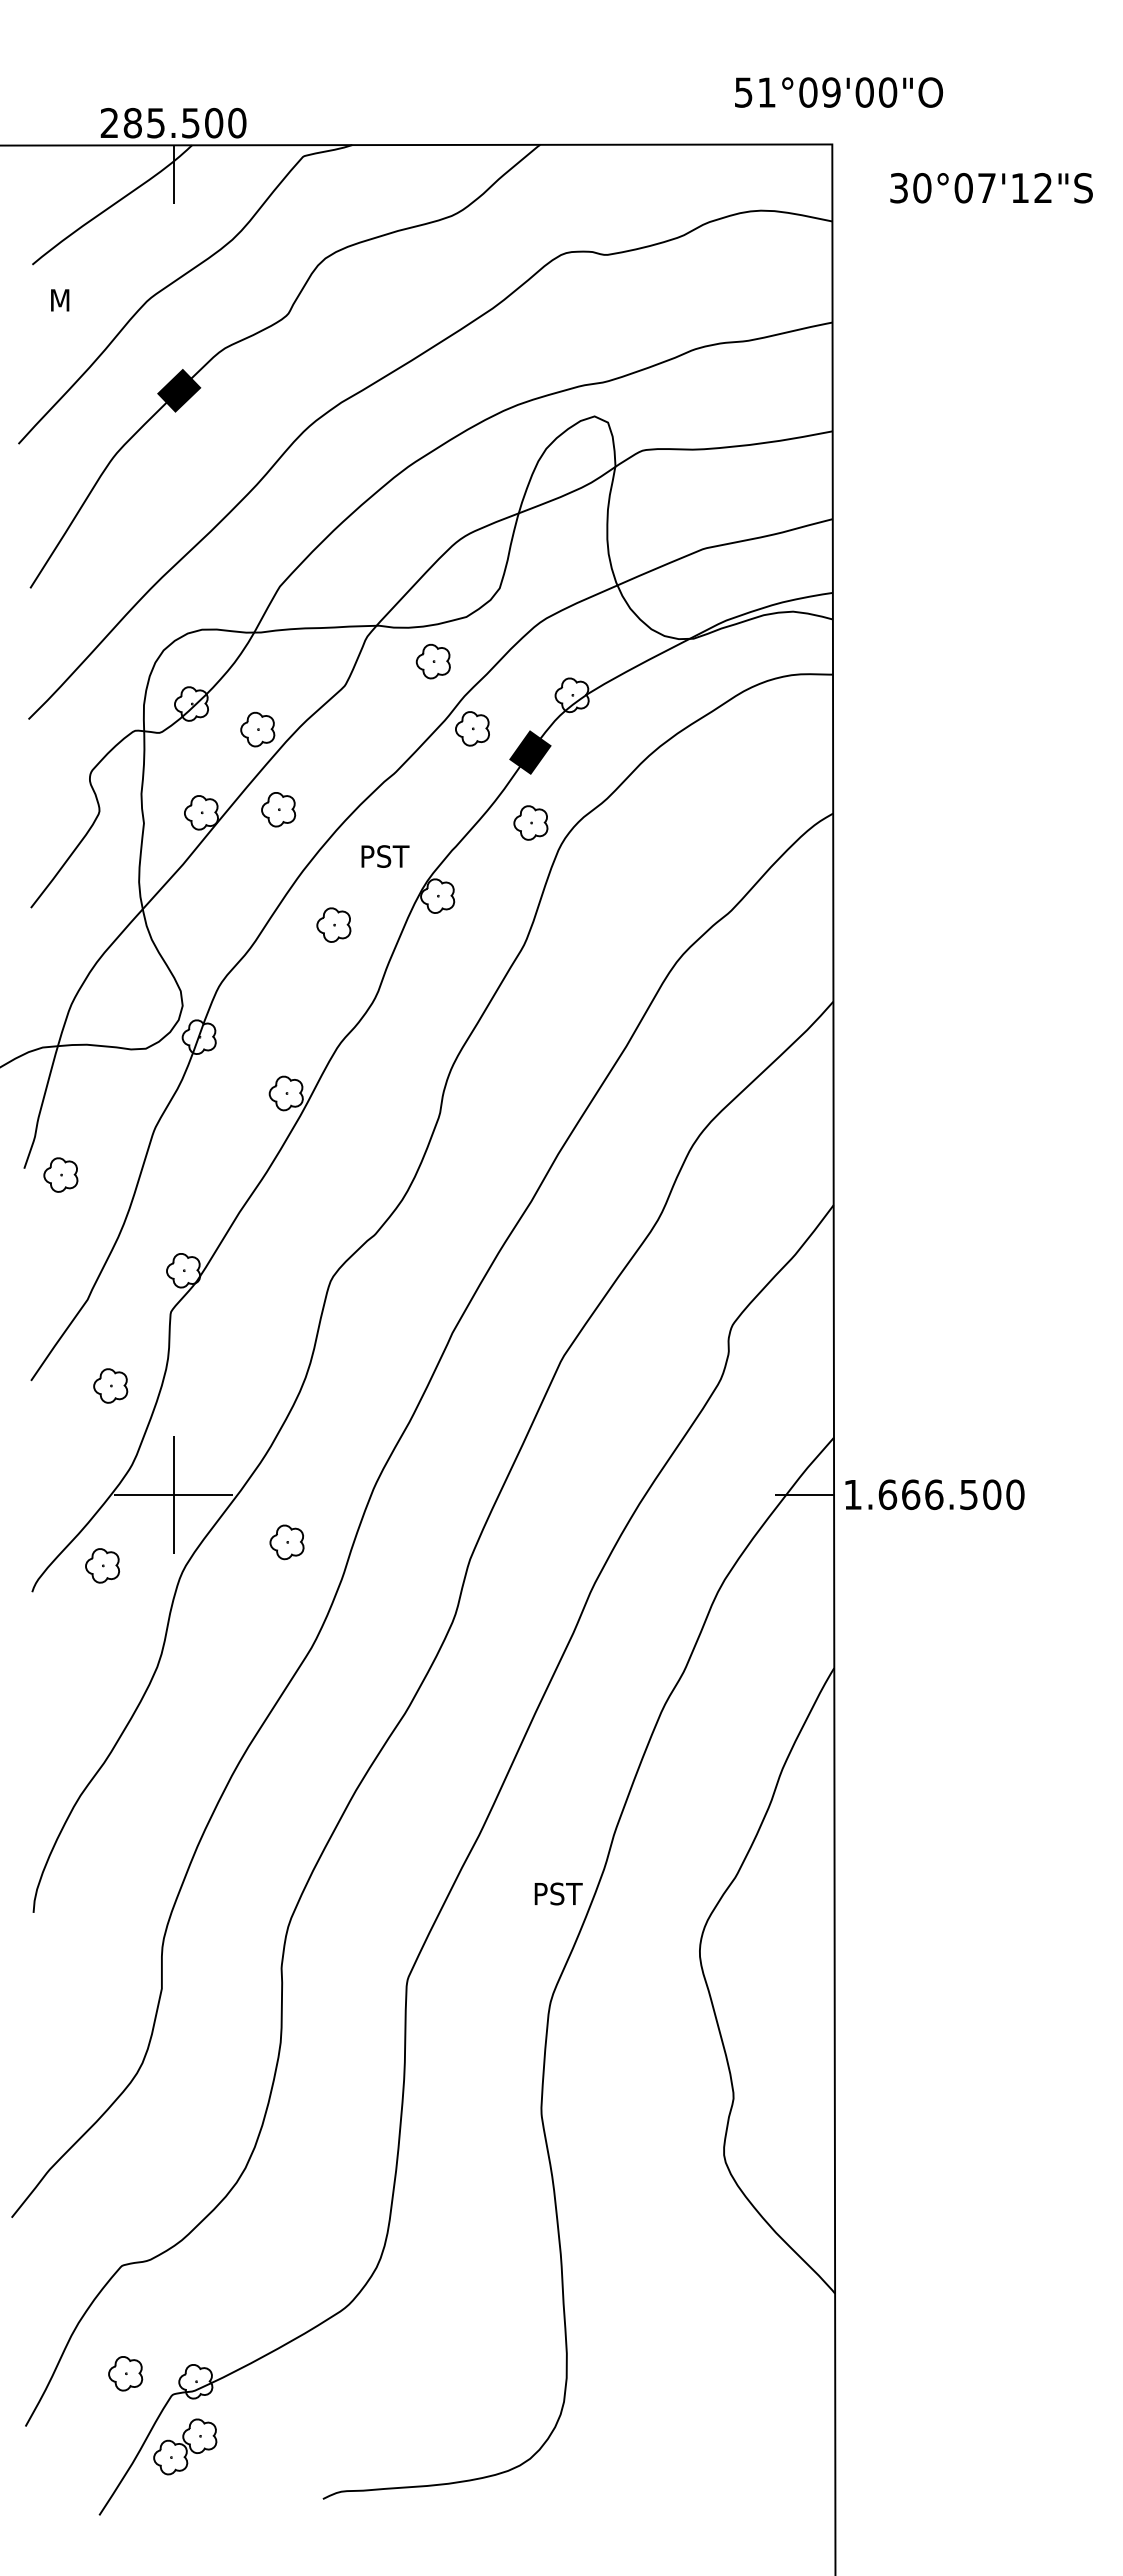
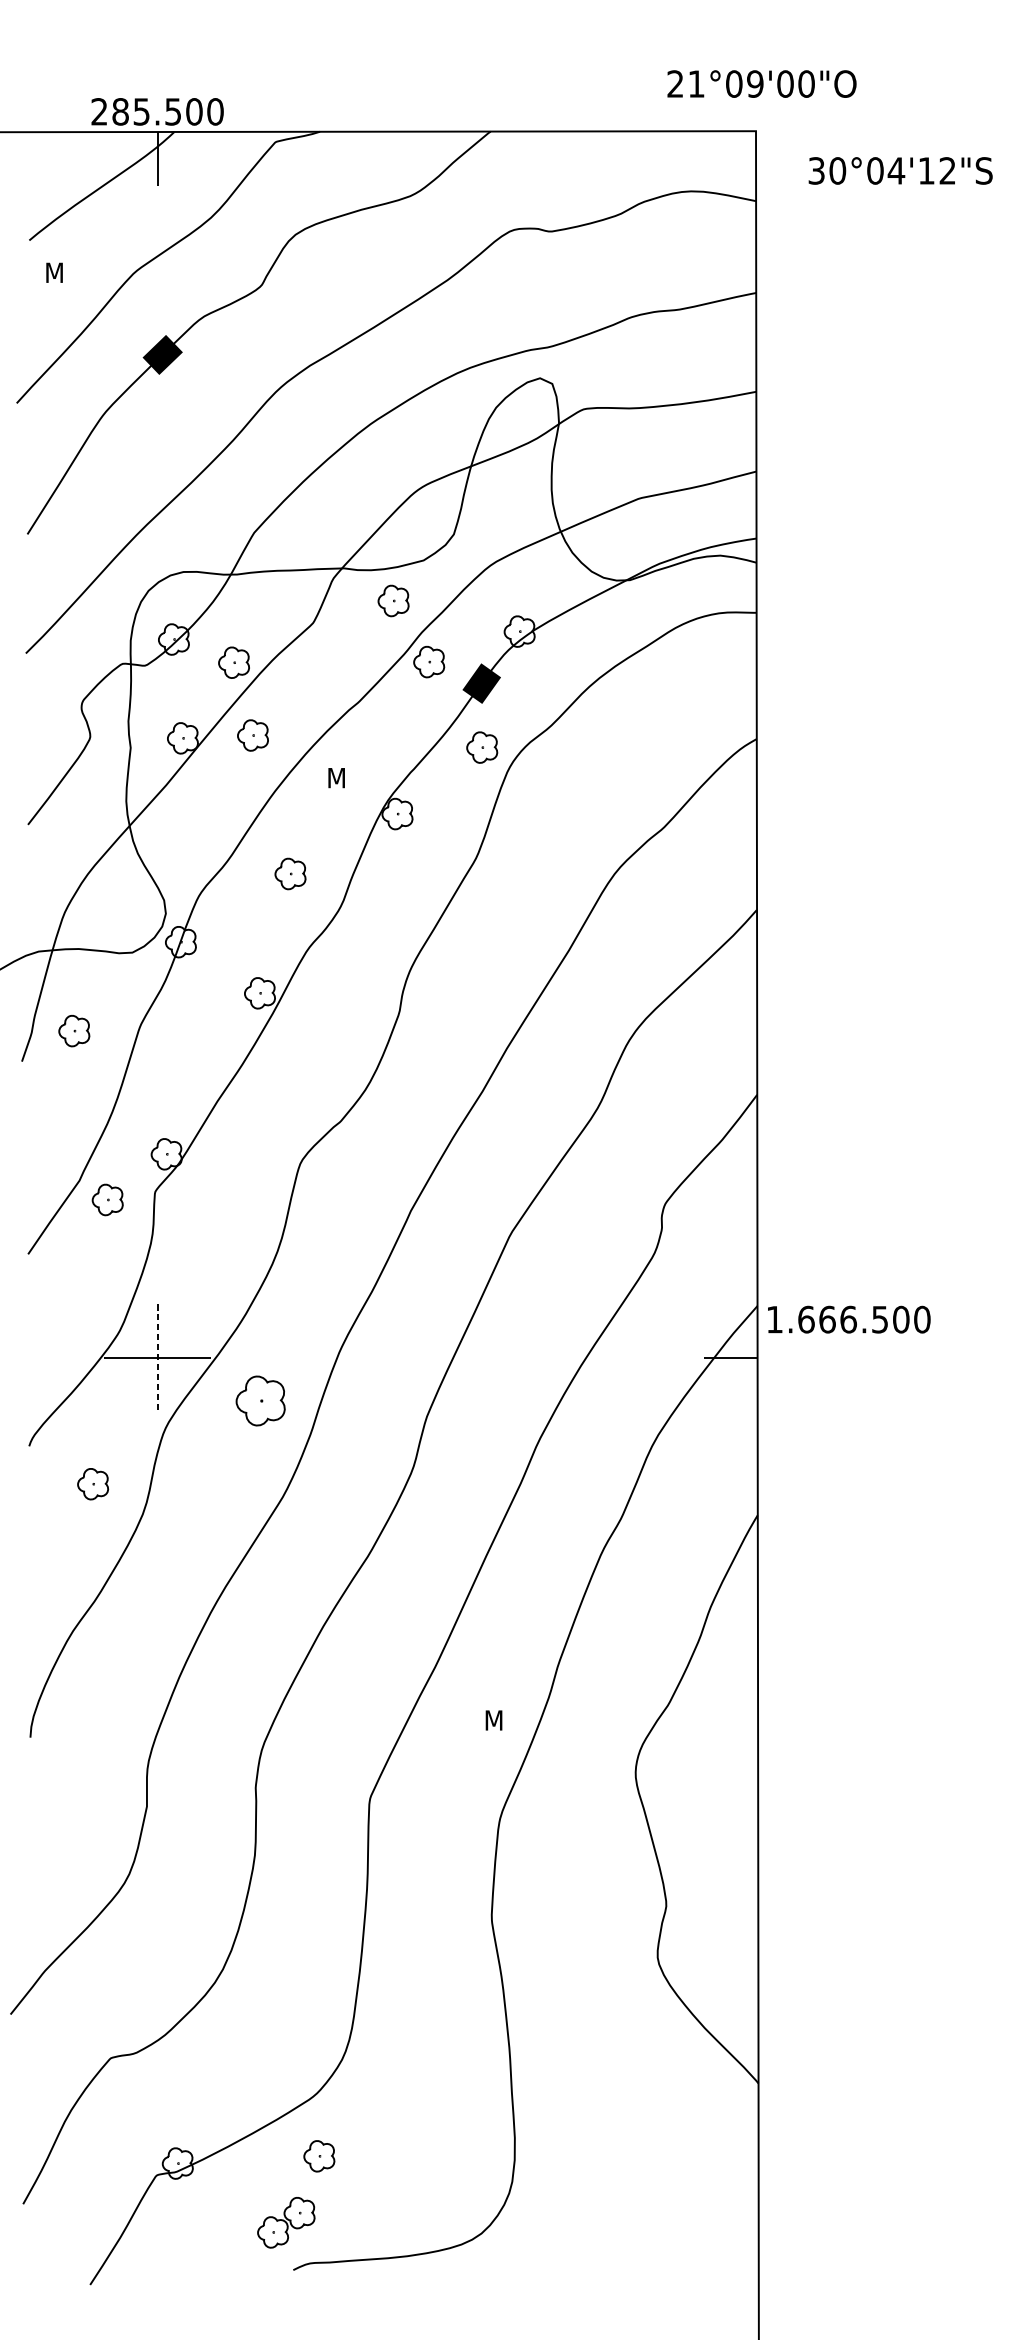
text: (743, 92) -> (675, 84), 51°09'00"O -> 21°09'00"O
text: (986, 187) -> (896, 170), 30°07'12"S -> 30°04'12"S
text: (386, 856) -> (351, 778), PST -> M
part: (333, 924) -> (290, 873), moved
part: (60, 1174) -> (73, 1030), moved
part: (110, 1385) -> (107, 1199), moved
text: (934, 1494) -> (848, 1319), moved
line: (173, 1495) -> (157, 1358), solid -> dashed
part: (286, 1542) -> (260, 1401), size x1.6
part: (102, 1565) -> (93, 1483), moved
text: (559, 1893) -> (508, 1720), PST -> M
part: (125, 2373) -> (319, 2156), moved
part: (185, 2446) -> (286, 2222), moved

